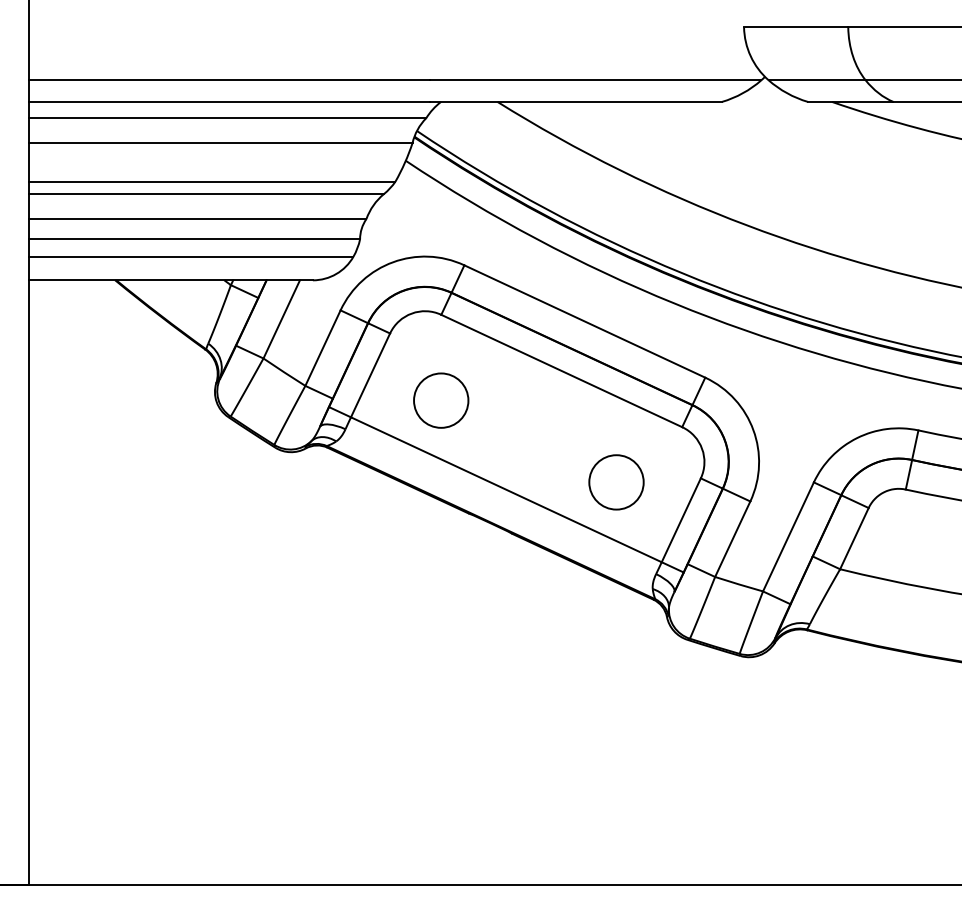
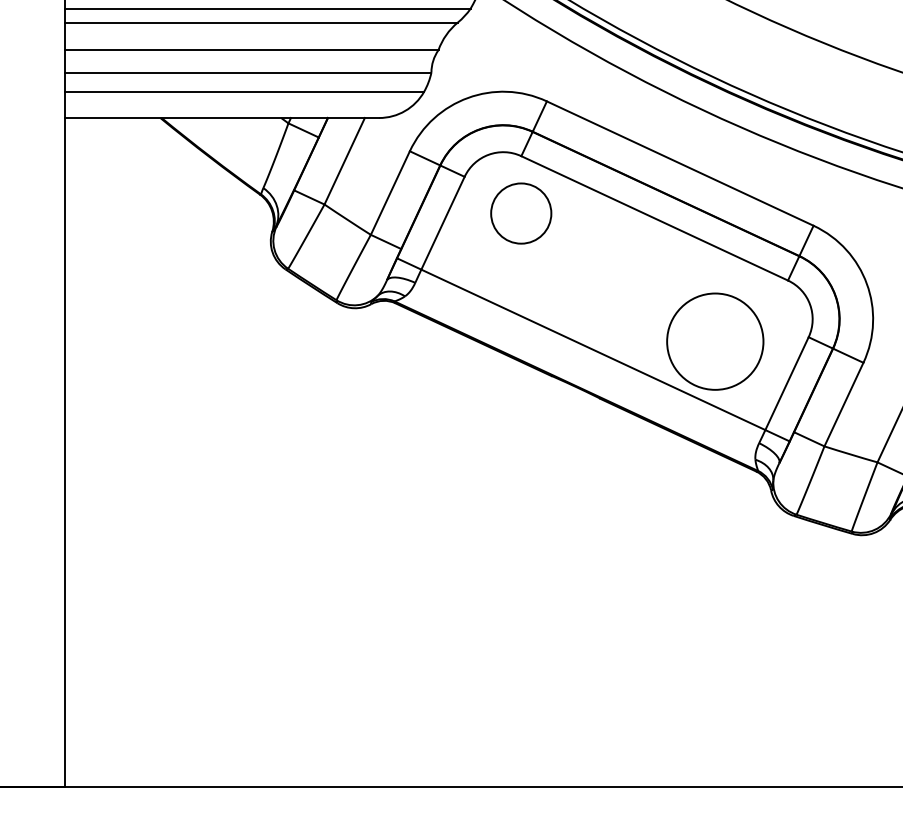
circle: (441, 400) -> (521, 213), moved
circle: (616, 482) -> (715, 341), size x1.6

